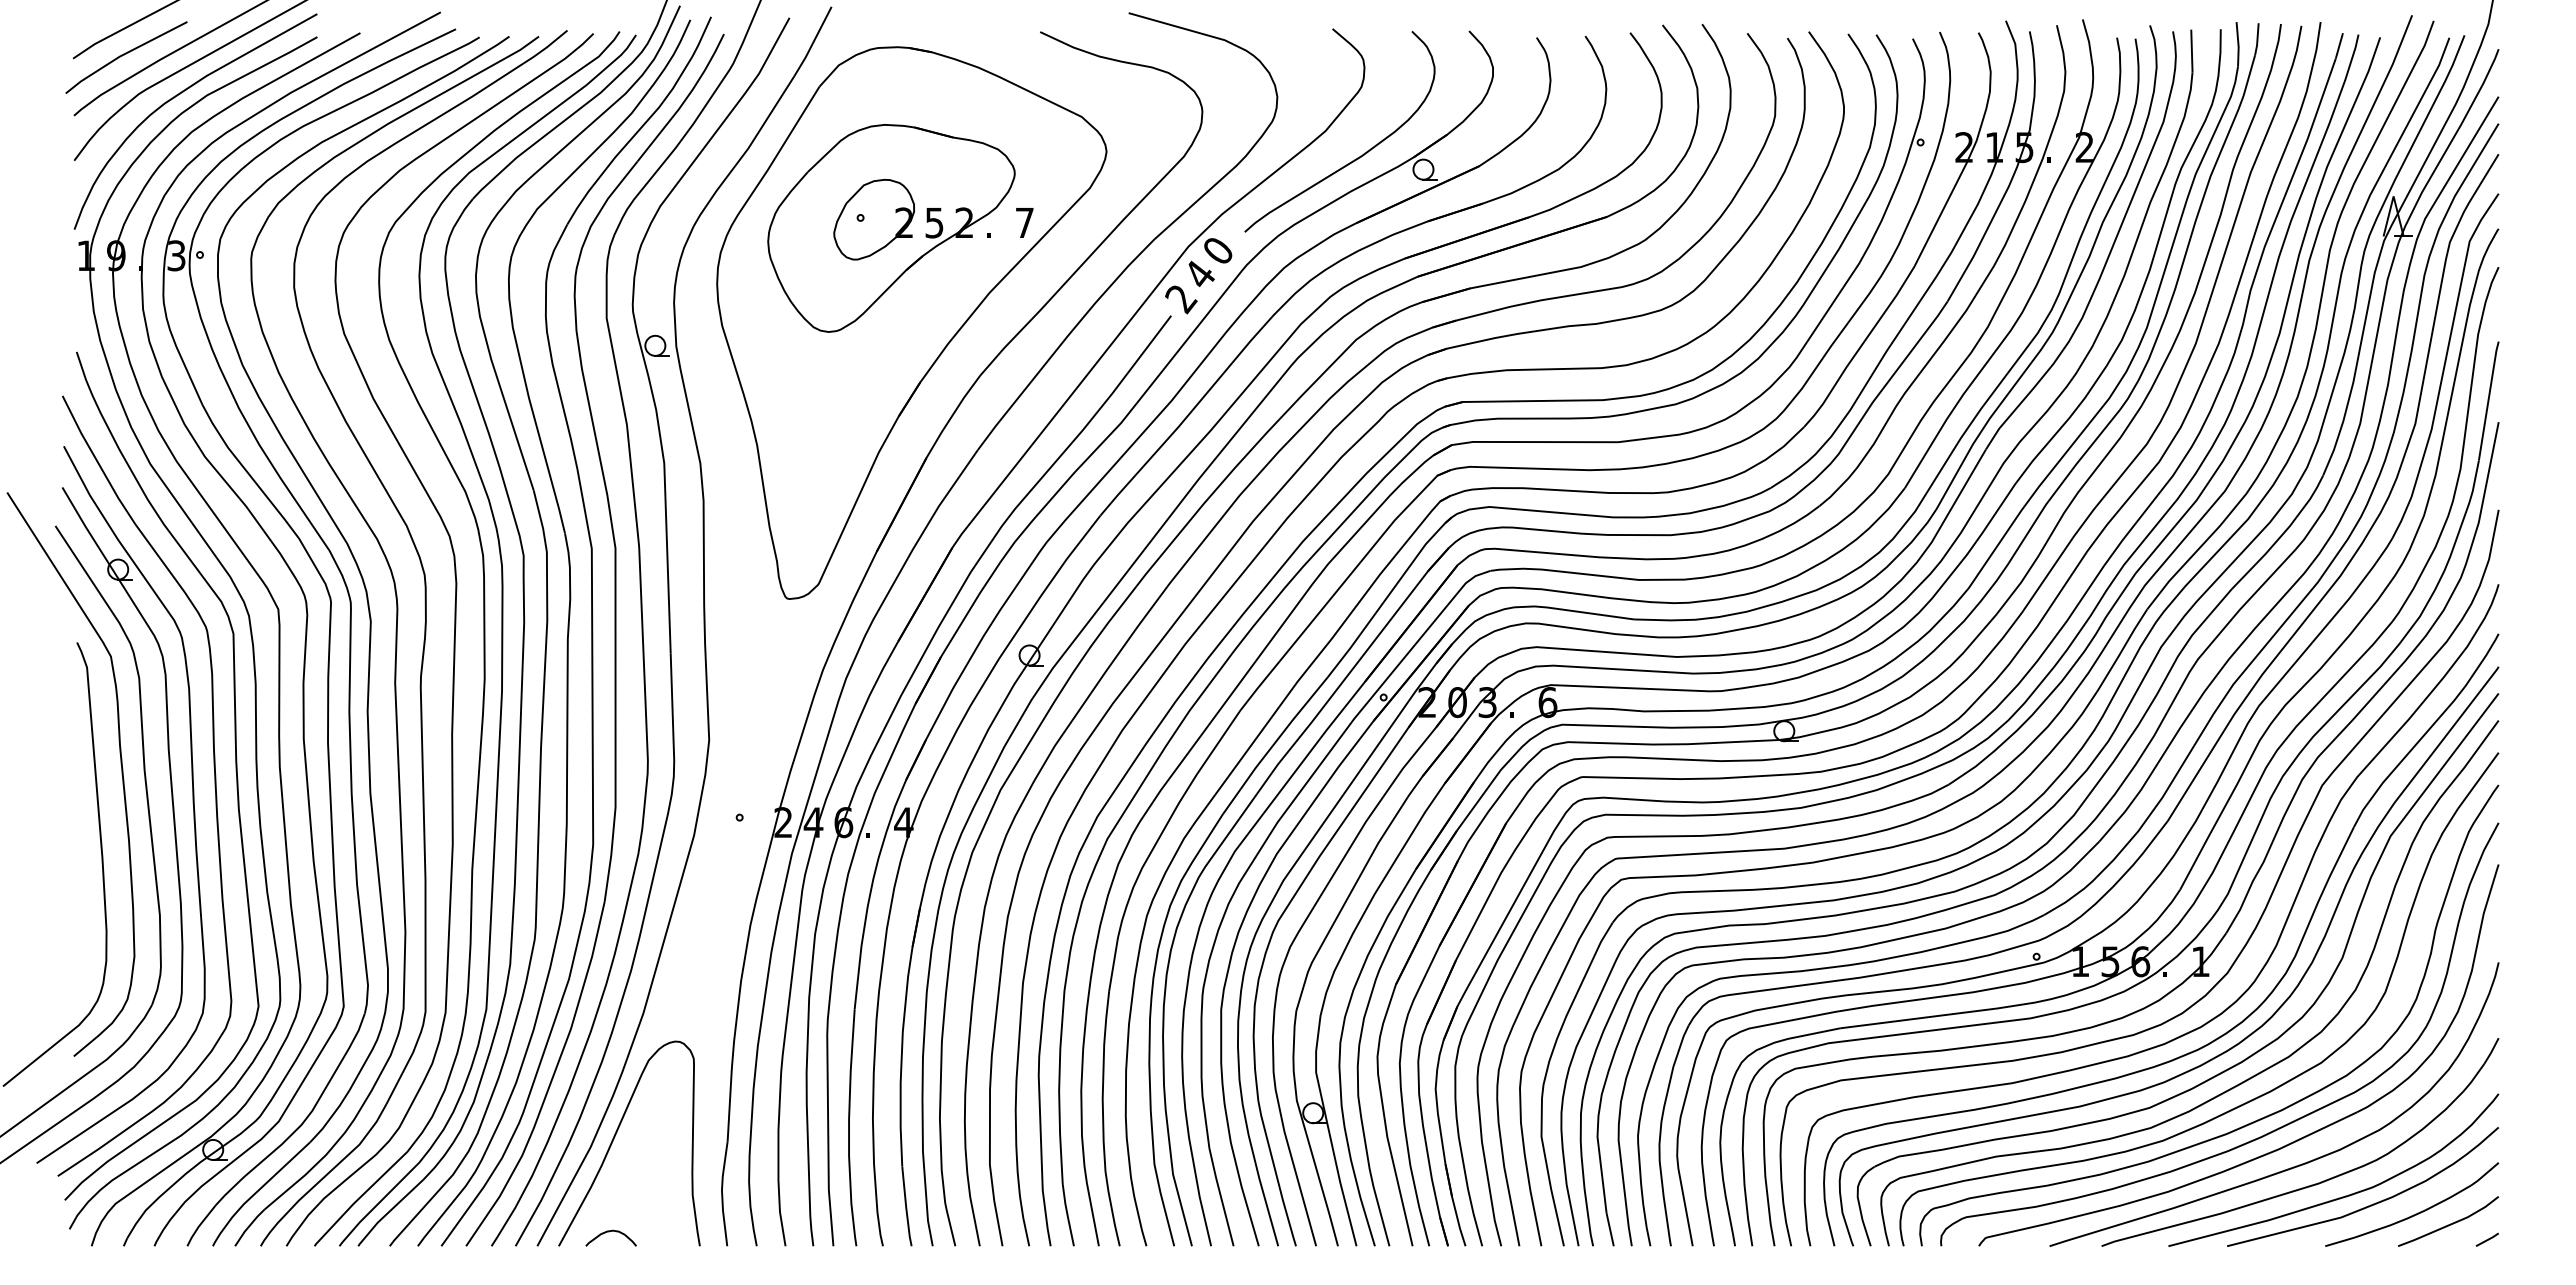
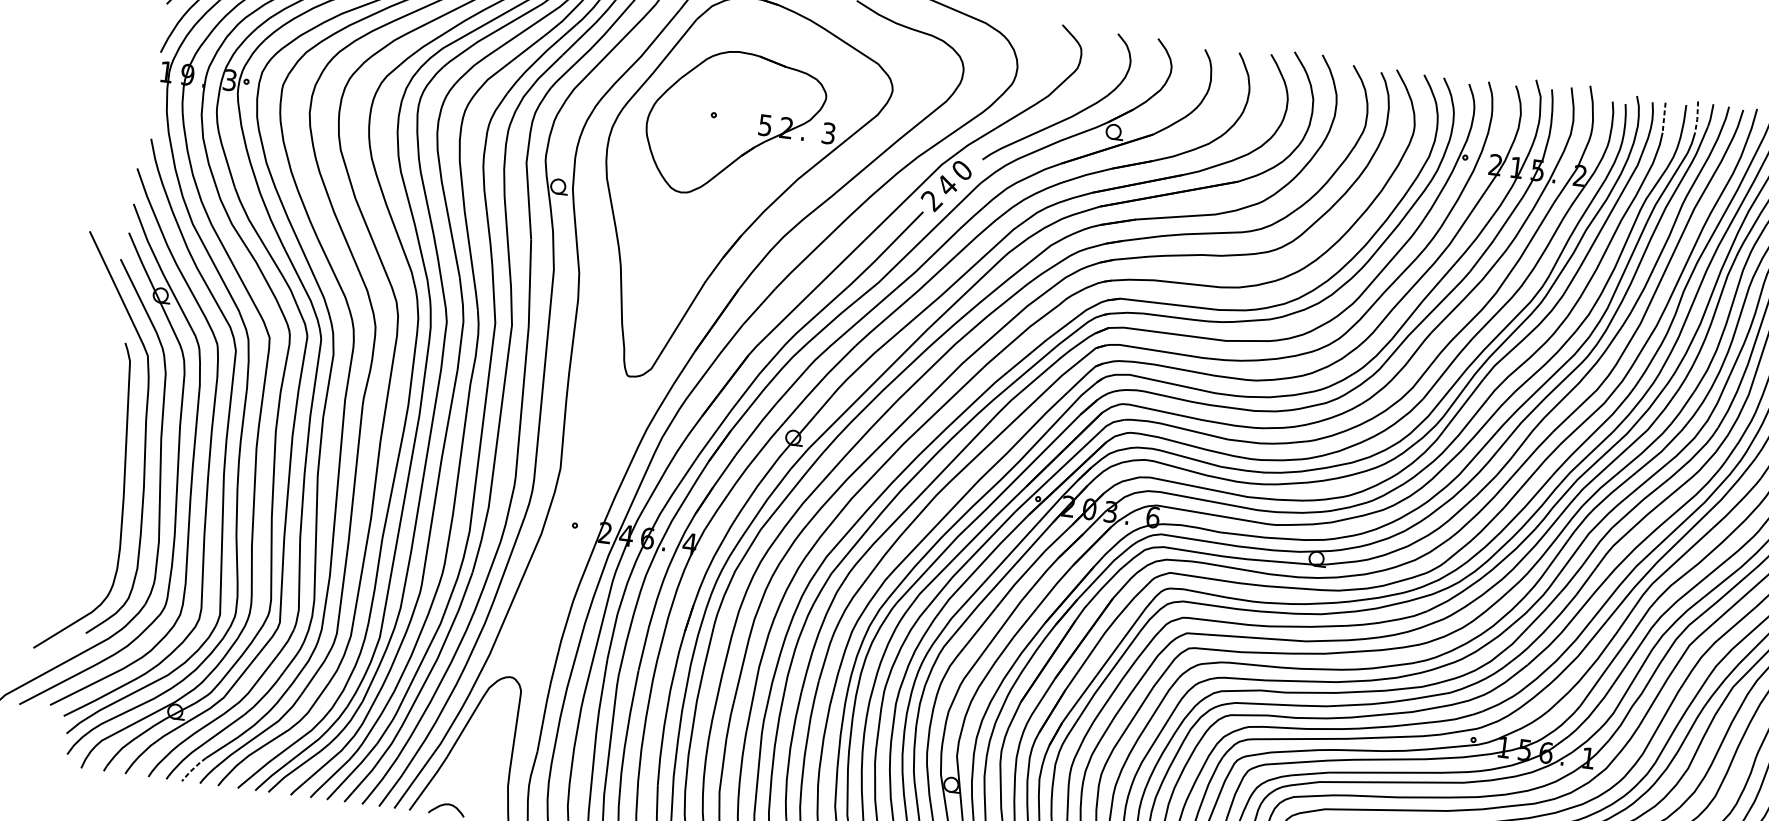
line: (2238, 45) -> (1697, 118), solid -> dashed
line: (2191, 51) -> (1663, 118), solid -> dashed
part: (873, 219) -> (722, 117), removed
text: (1024, 222) -> (828, 133), 7 -> 3
line: (248, 1227) -> (193, 769), solid -> dashed

